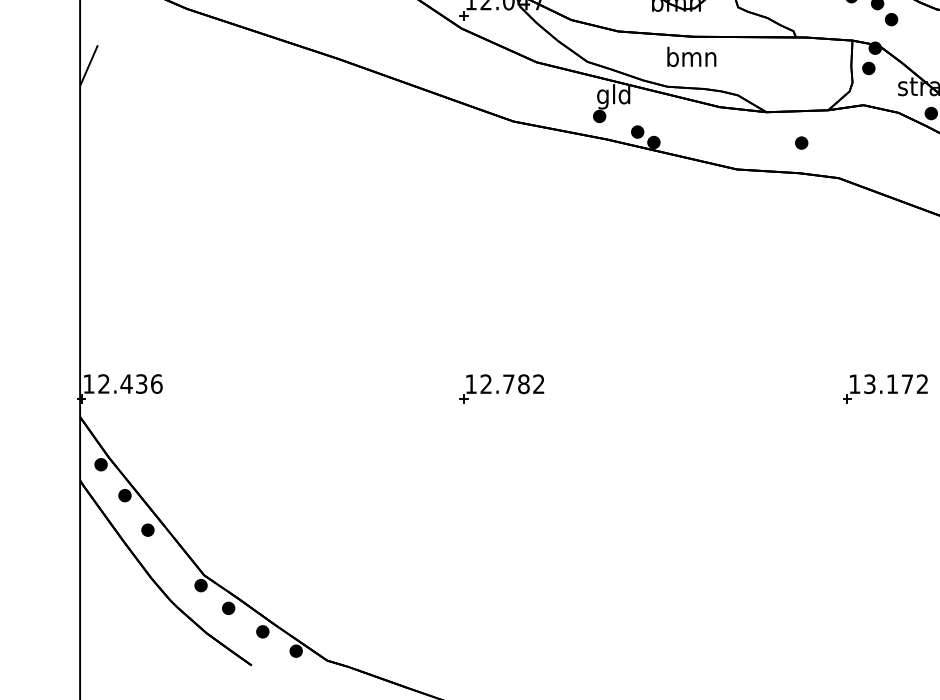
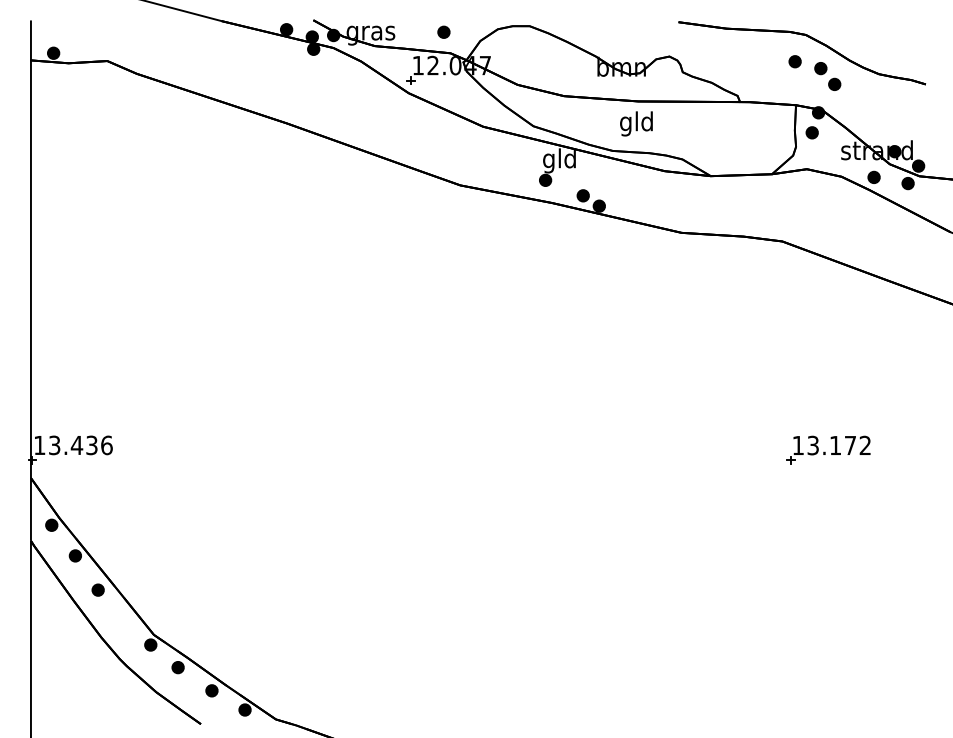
text: (691, 59) -> (636, 123), bmn -> gld
line: (88, 65) -> (39, 129), removed
part: (801, 142) -> (745, 206), removed
text: (103, 384) -> (54, 445), 12.436 -> 13.436
part: (501, 388) -> (448, 449), removed

